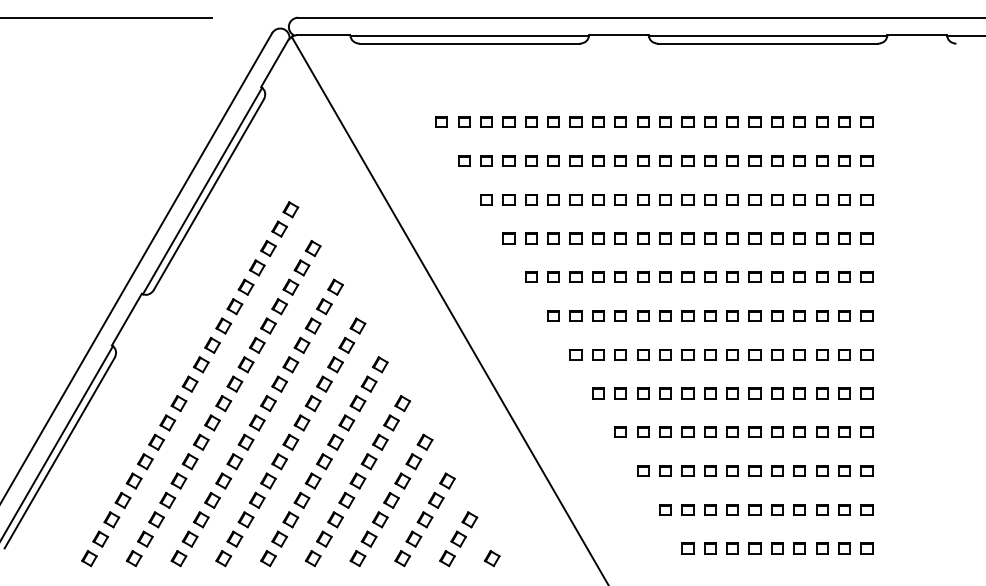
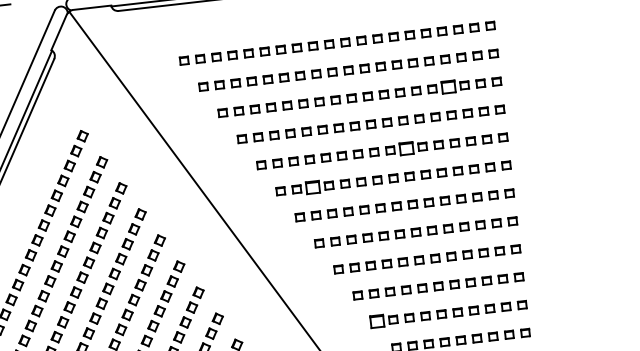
part: (799, 199) -> (448, 87), size x1.6
part: (732, 276) -> (406, 148), size x1.6
part: (598, 315) -> (313, 187), size x1.6
part: (665, 509) -> (377, 321), size x1.6

